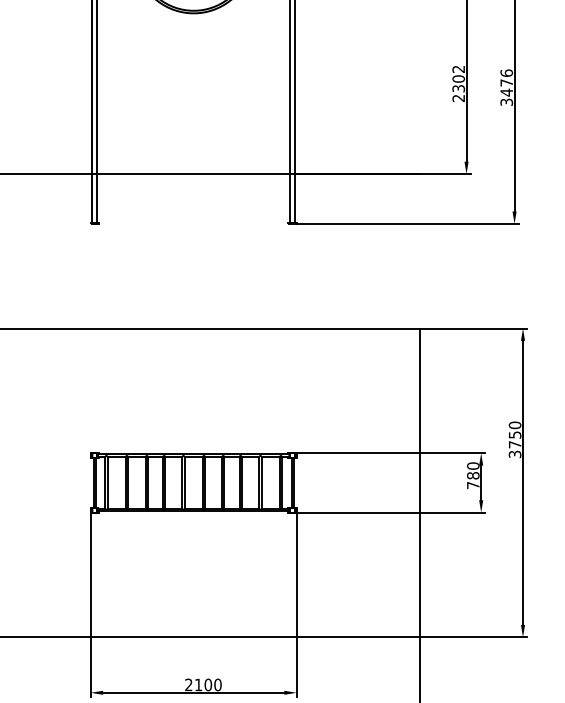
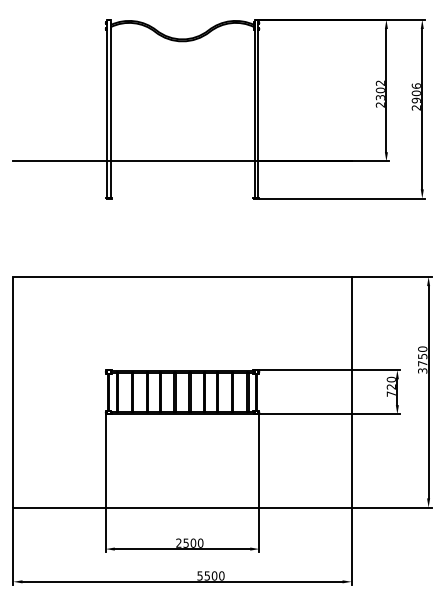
text: (505, 92) -> (415, 100), 3476 -> 2906
text: (473, 475) -> (391, 386), 780 -> 720
text: (197, 684) -> (185, 542), 2100 -> 2500

